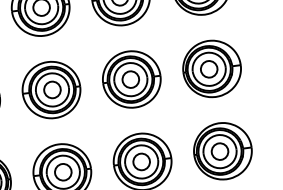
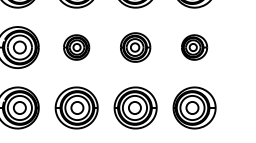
part: (211, 68) -> (194, 47), size x0.6
part: (131, 79) -> (135, 47), size x0.7
part: (51, 90) -> (76, 47), size x0.6

